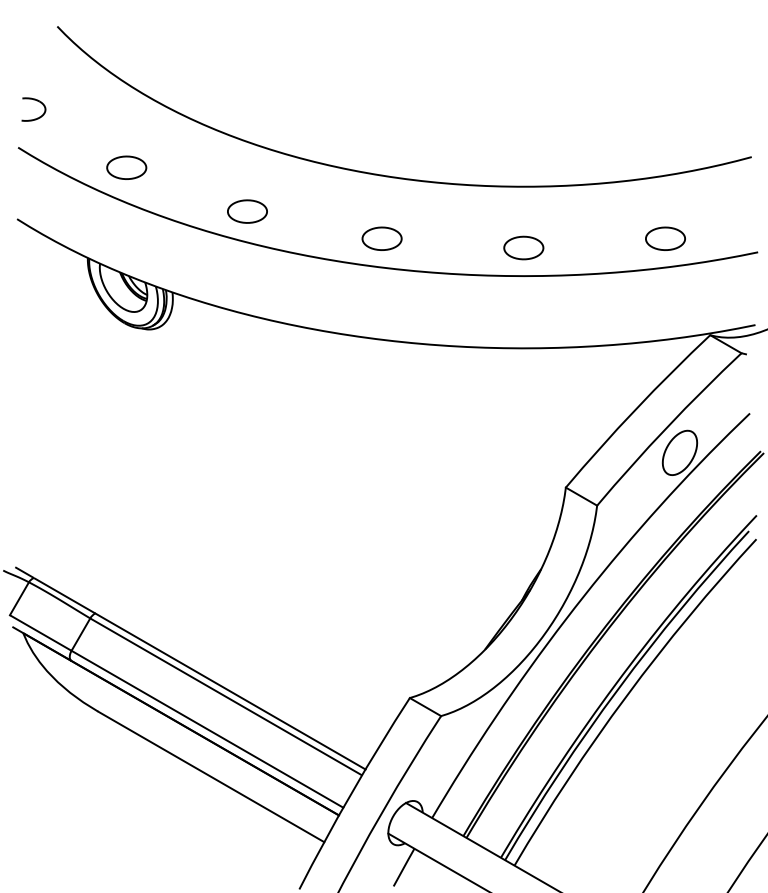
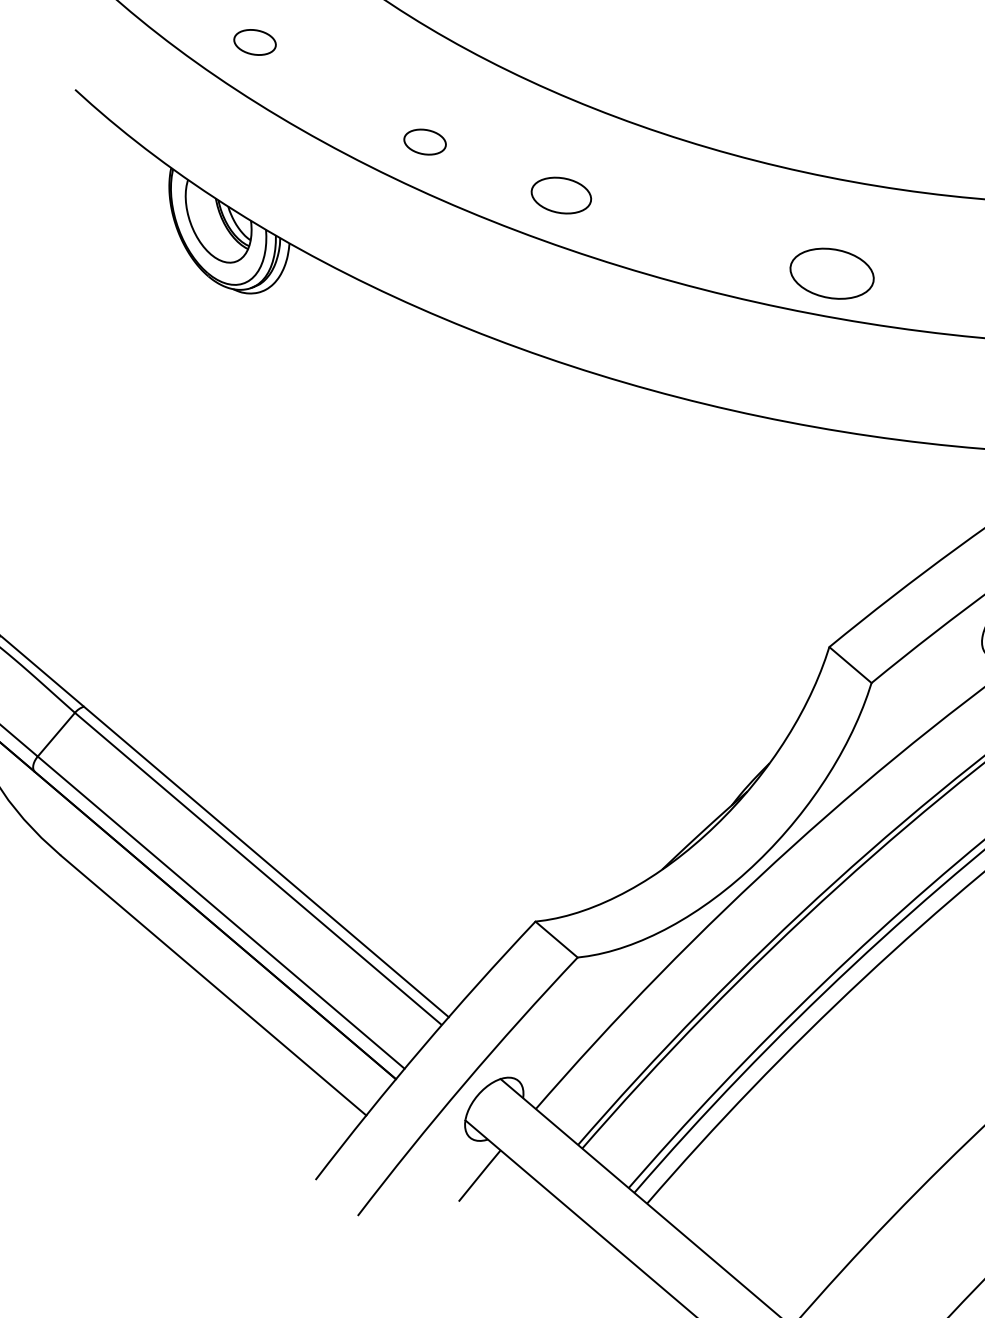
part: (126, 167) -> (254, 42), size x0.7
part: (247, 211) -> (425, 141), size x0.7
part: (381, 238) -> (560, 194), moved
part: (523, 247) -> (831, 272), size x1.4

